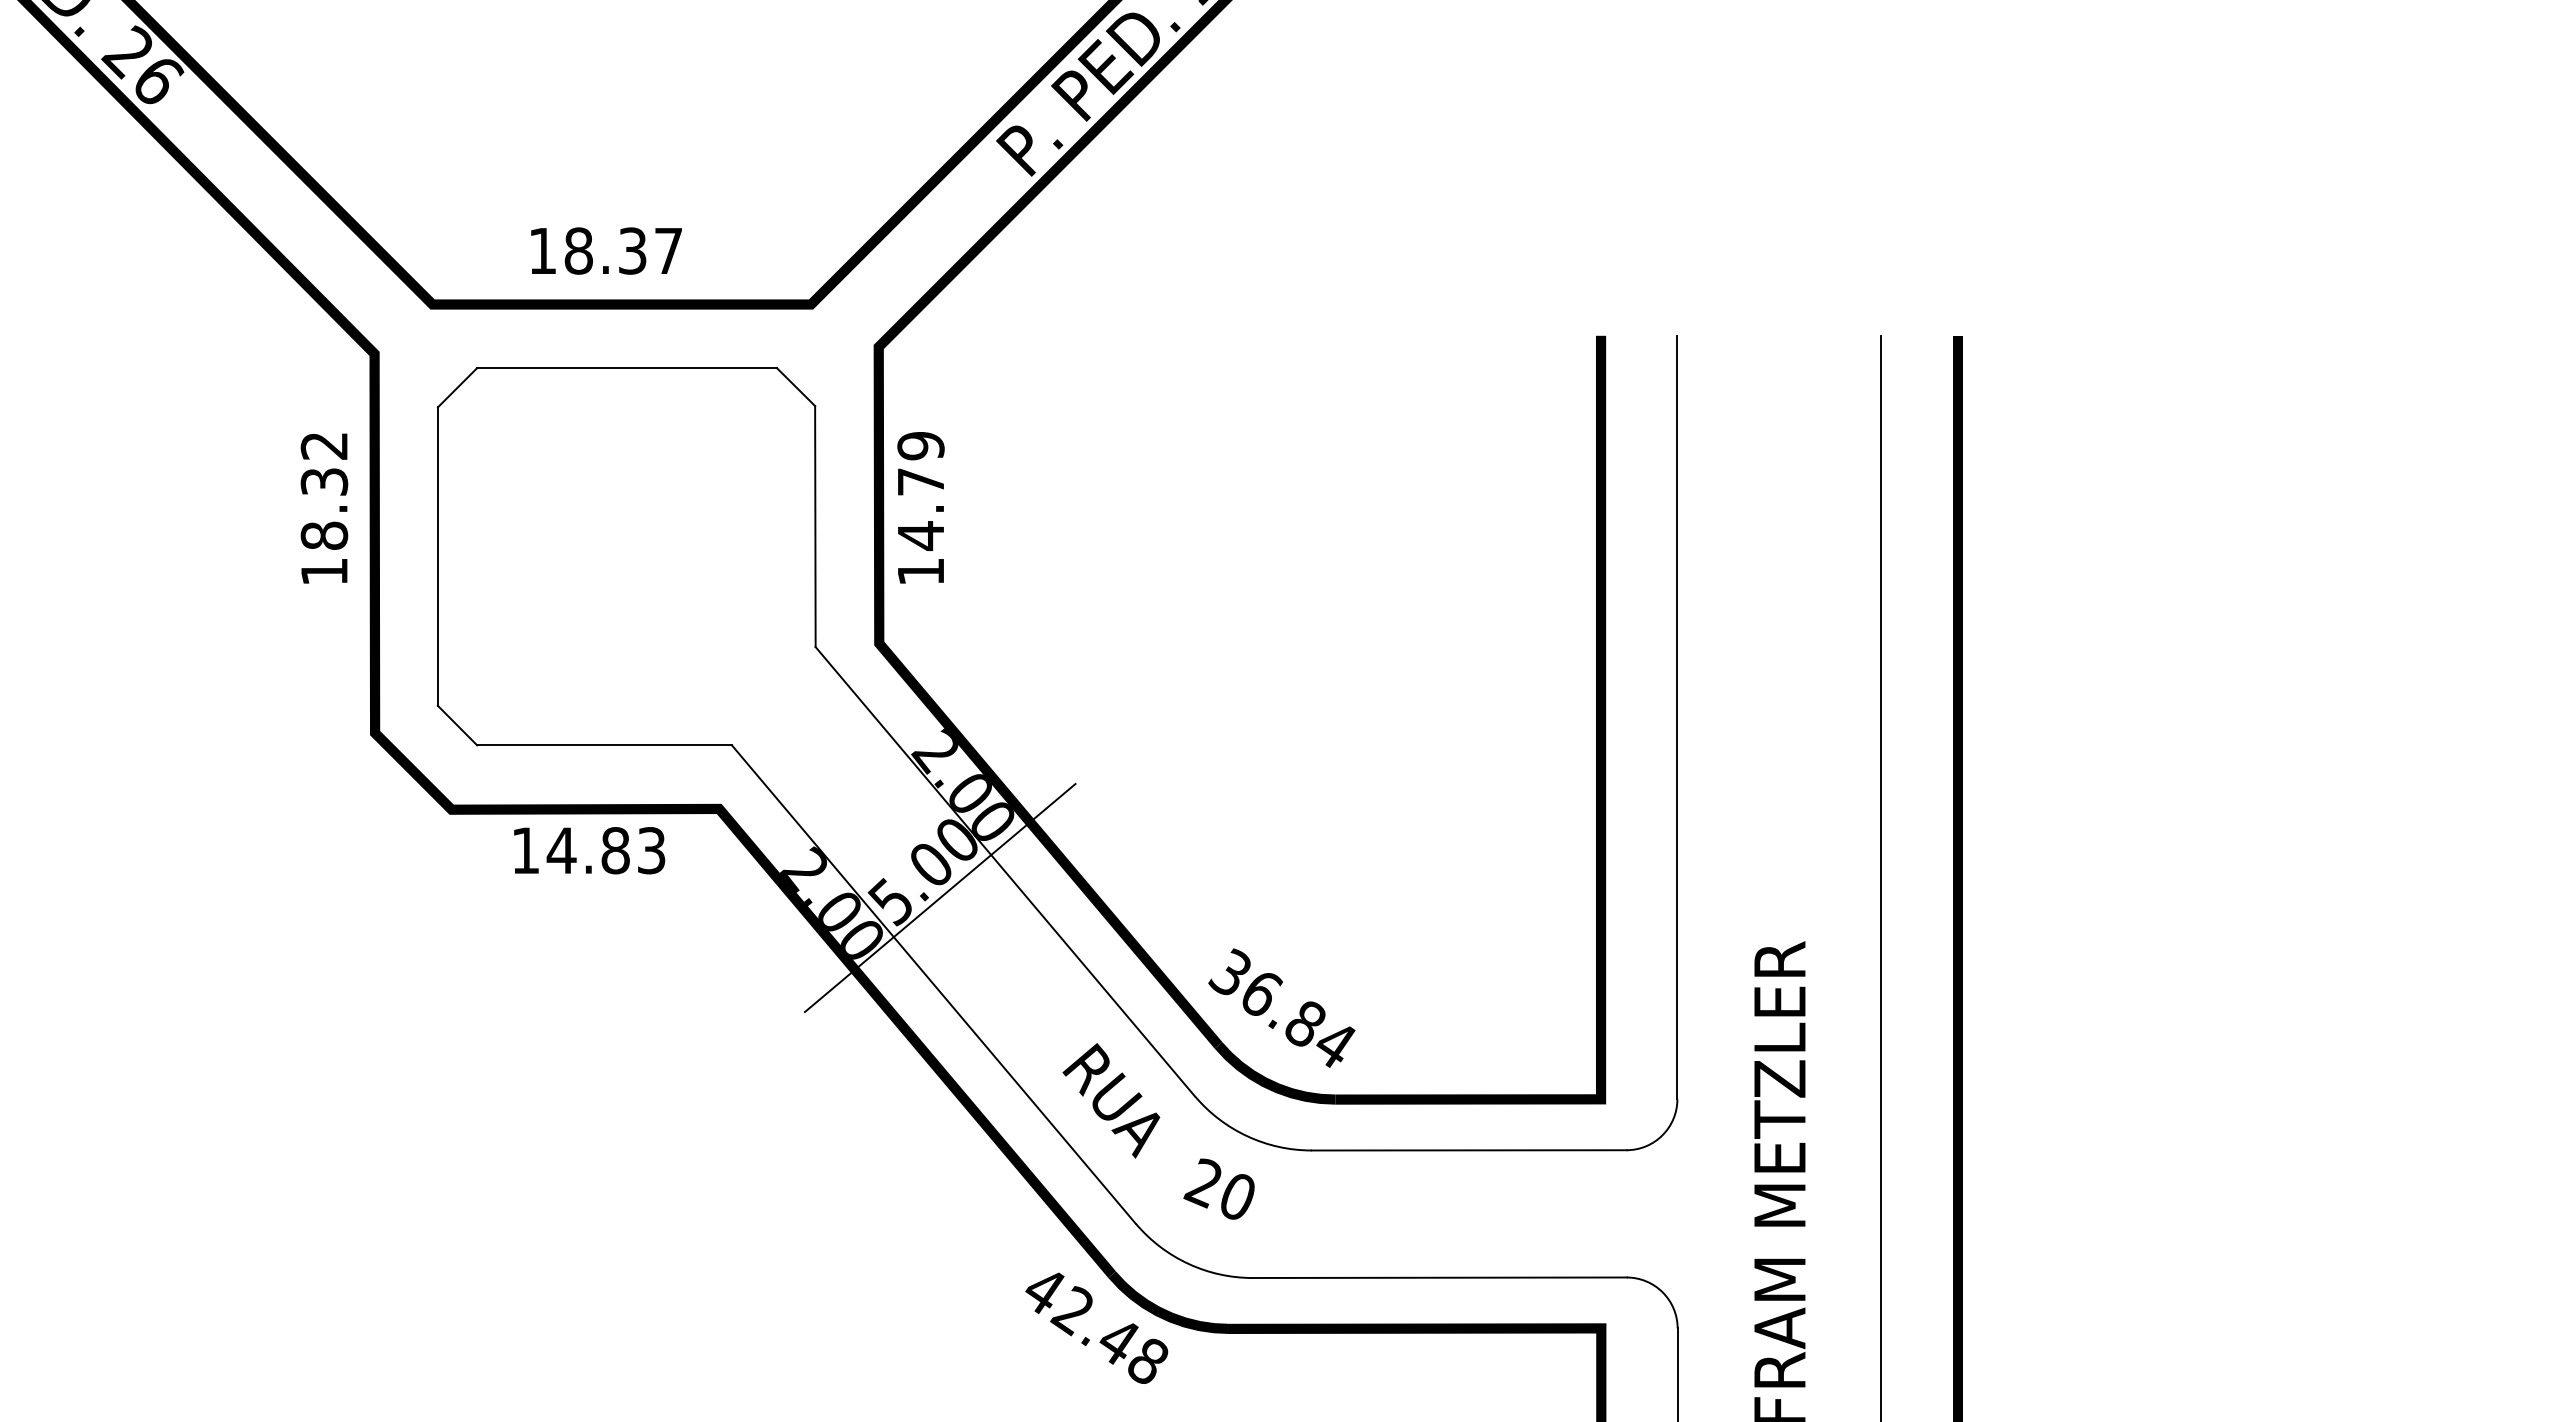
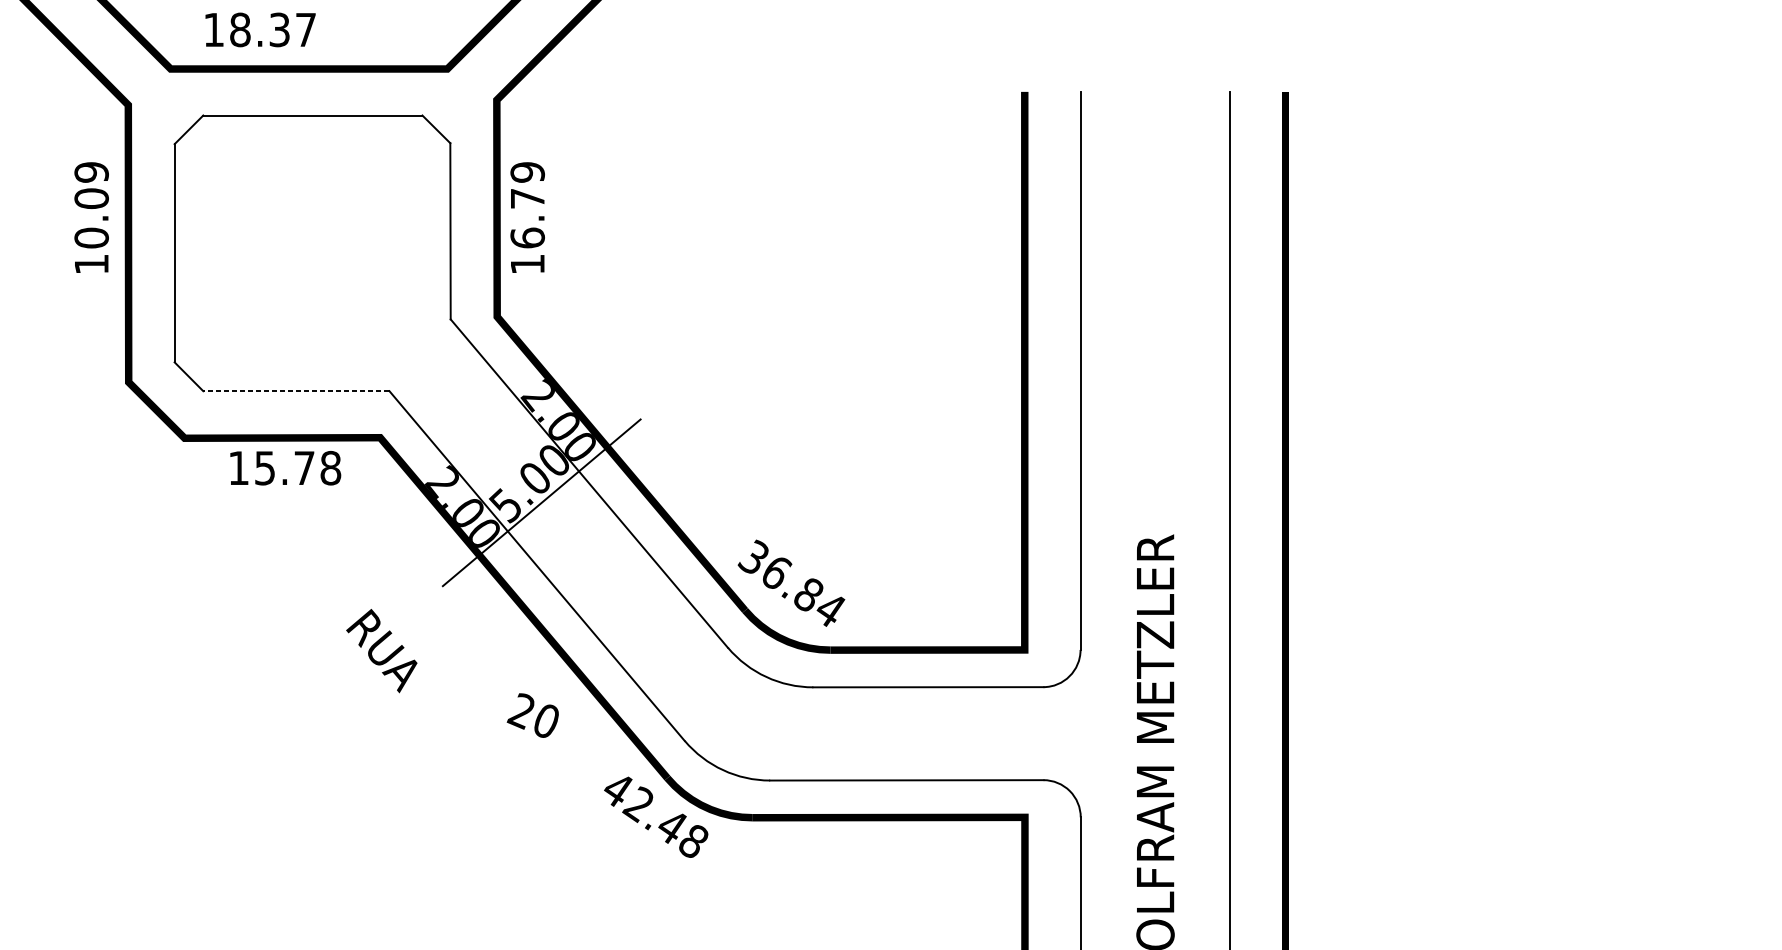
text: (606, 250) -> (260, 29), moved
text: (324, 491) -> (91, 205), 18.32 -> 10.09
text: (920, 535) -> (527, 237), 14.79 -> 16.79
line: (604, 745) -> (296, 391), solid -> dashed
text: (605, 850) -> (297, 468), 14.83 -> 15.78
text: (1111, 1100) -> (381, 650), moved
text: (1218, 1188) -> (532, 715), moved

